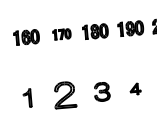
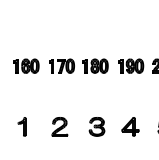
part: (61, 33) -> (61, 65), size x1.43
part: (135, 88) -> (130, 126), size x1.67
part: (64, 94) -> (59, 126), size x0.71

